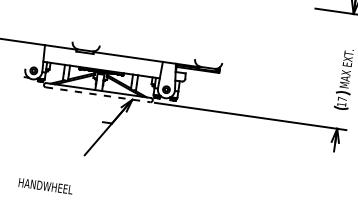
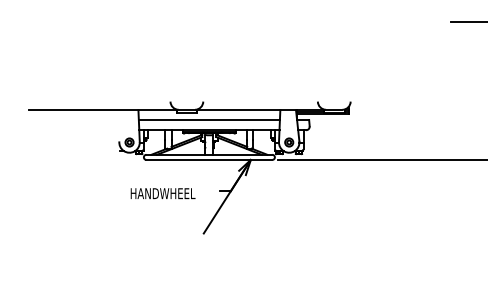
line: (101, 61) -> (208, 120), added
line: (98, 94) -> (209, 159), dashed -> solid
text: (45, 186) -> (162, 193), moved

